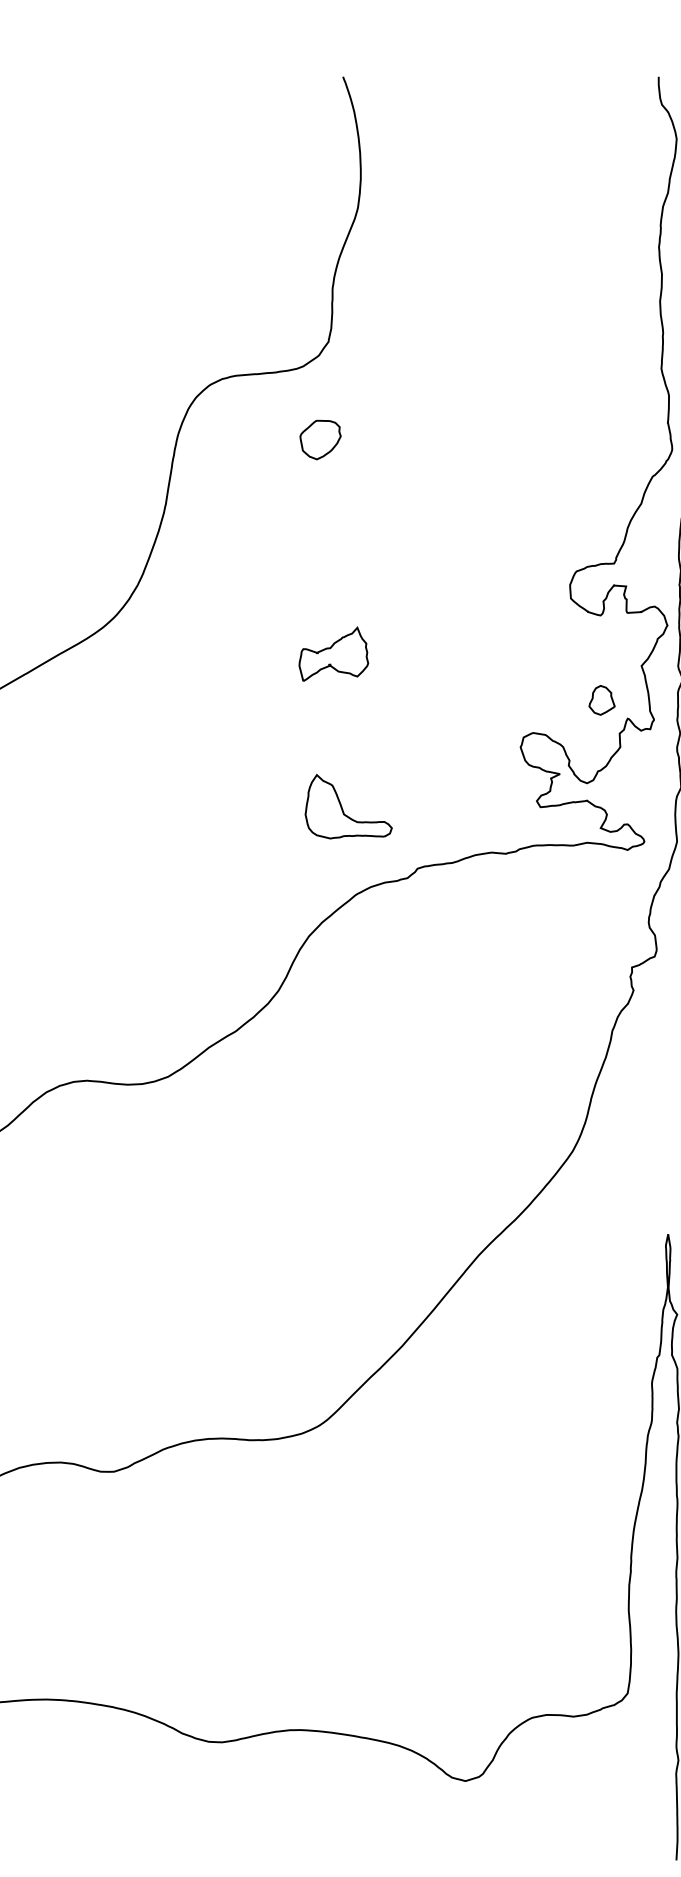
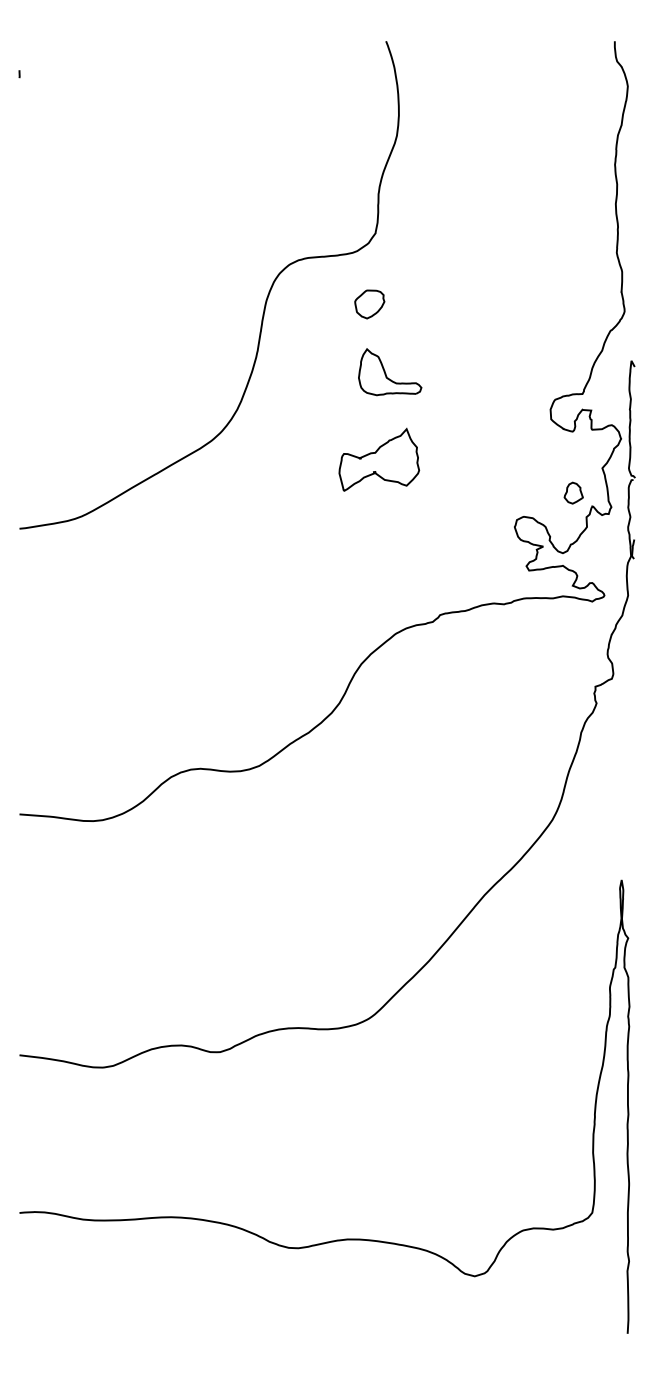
part: (334, 653) -> (379, 459), size x1.6
part: (349, 807) -> (390, 372), moved

